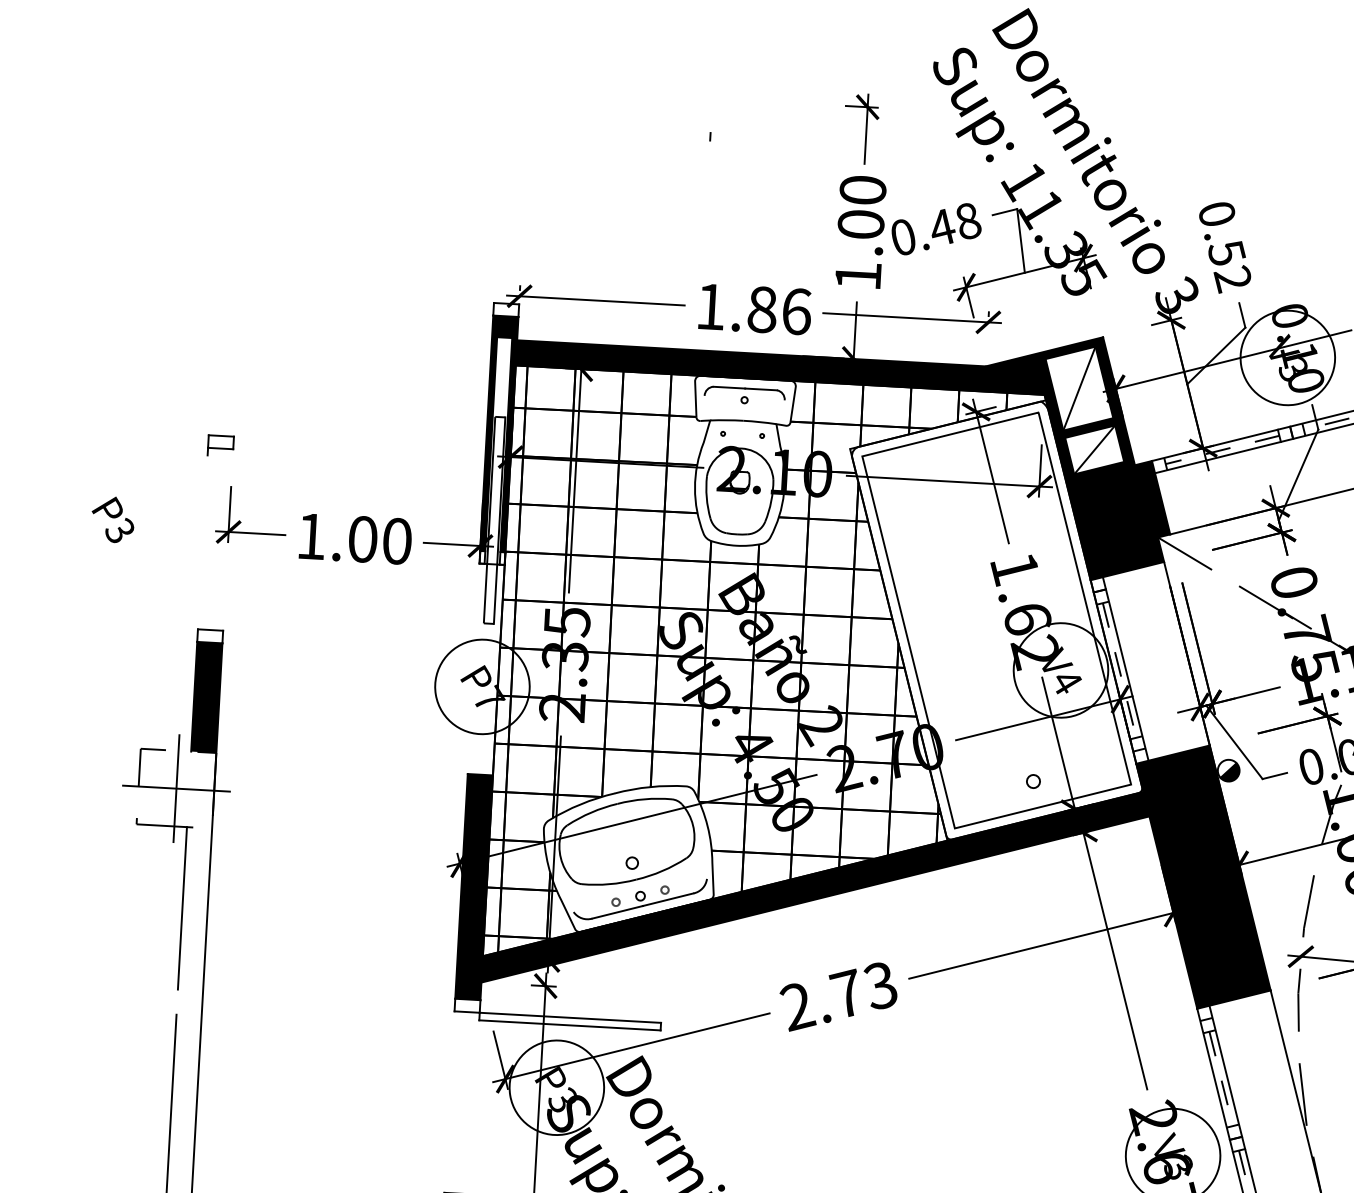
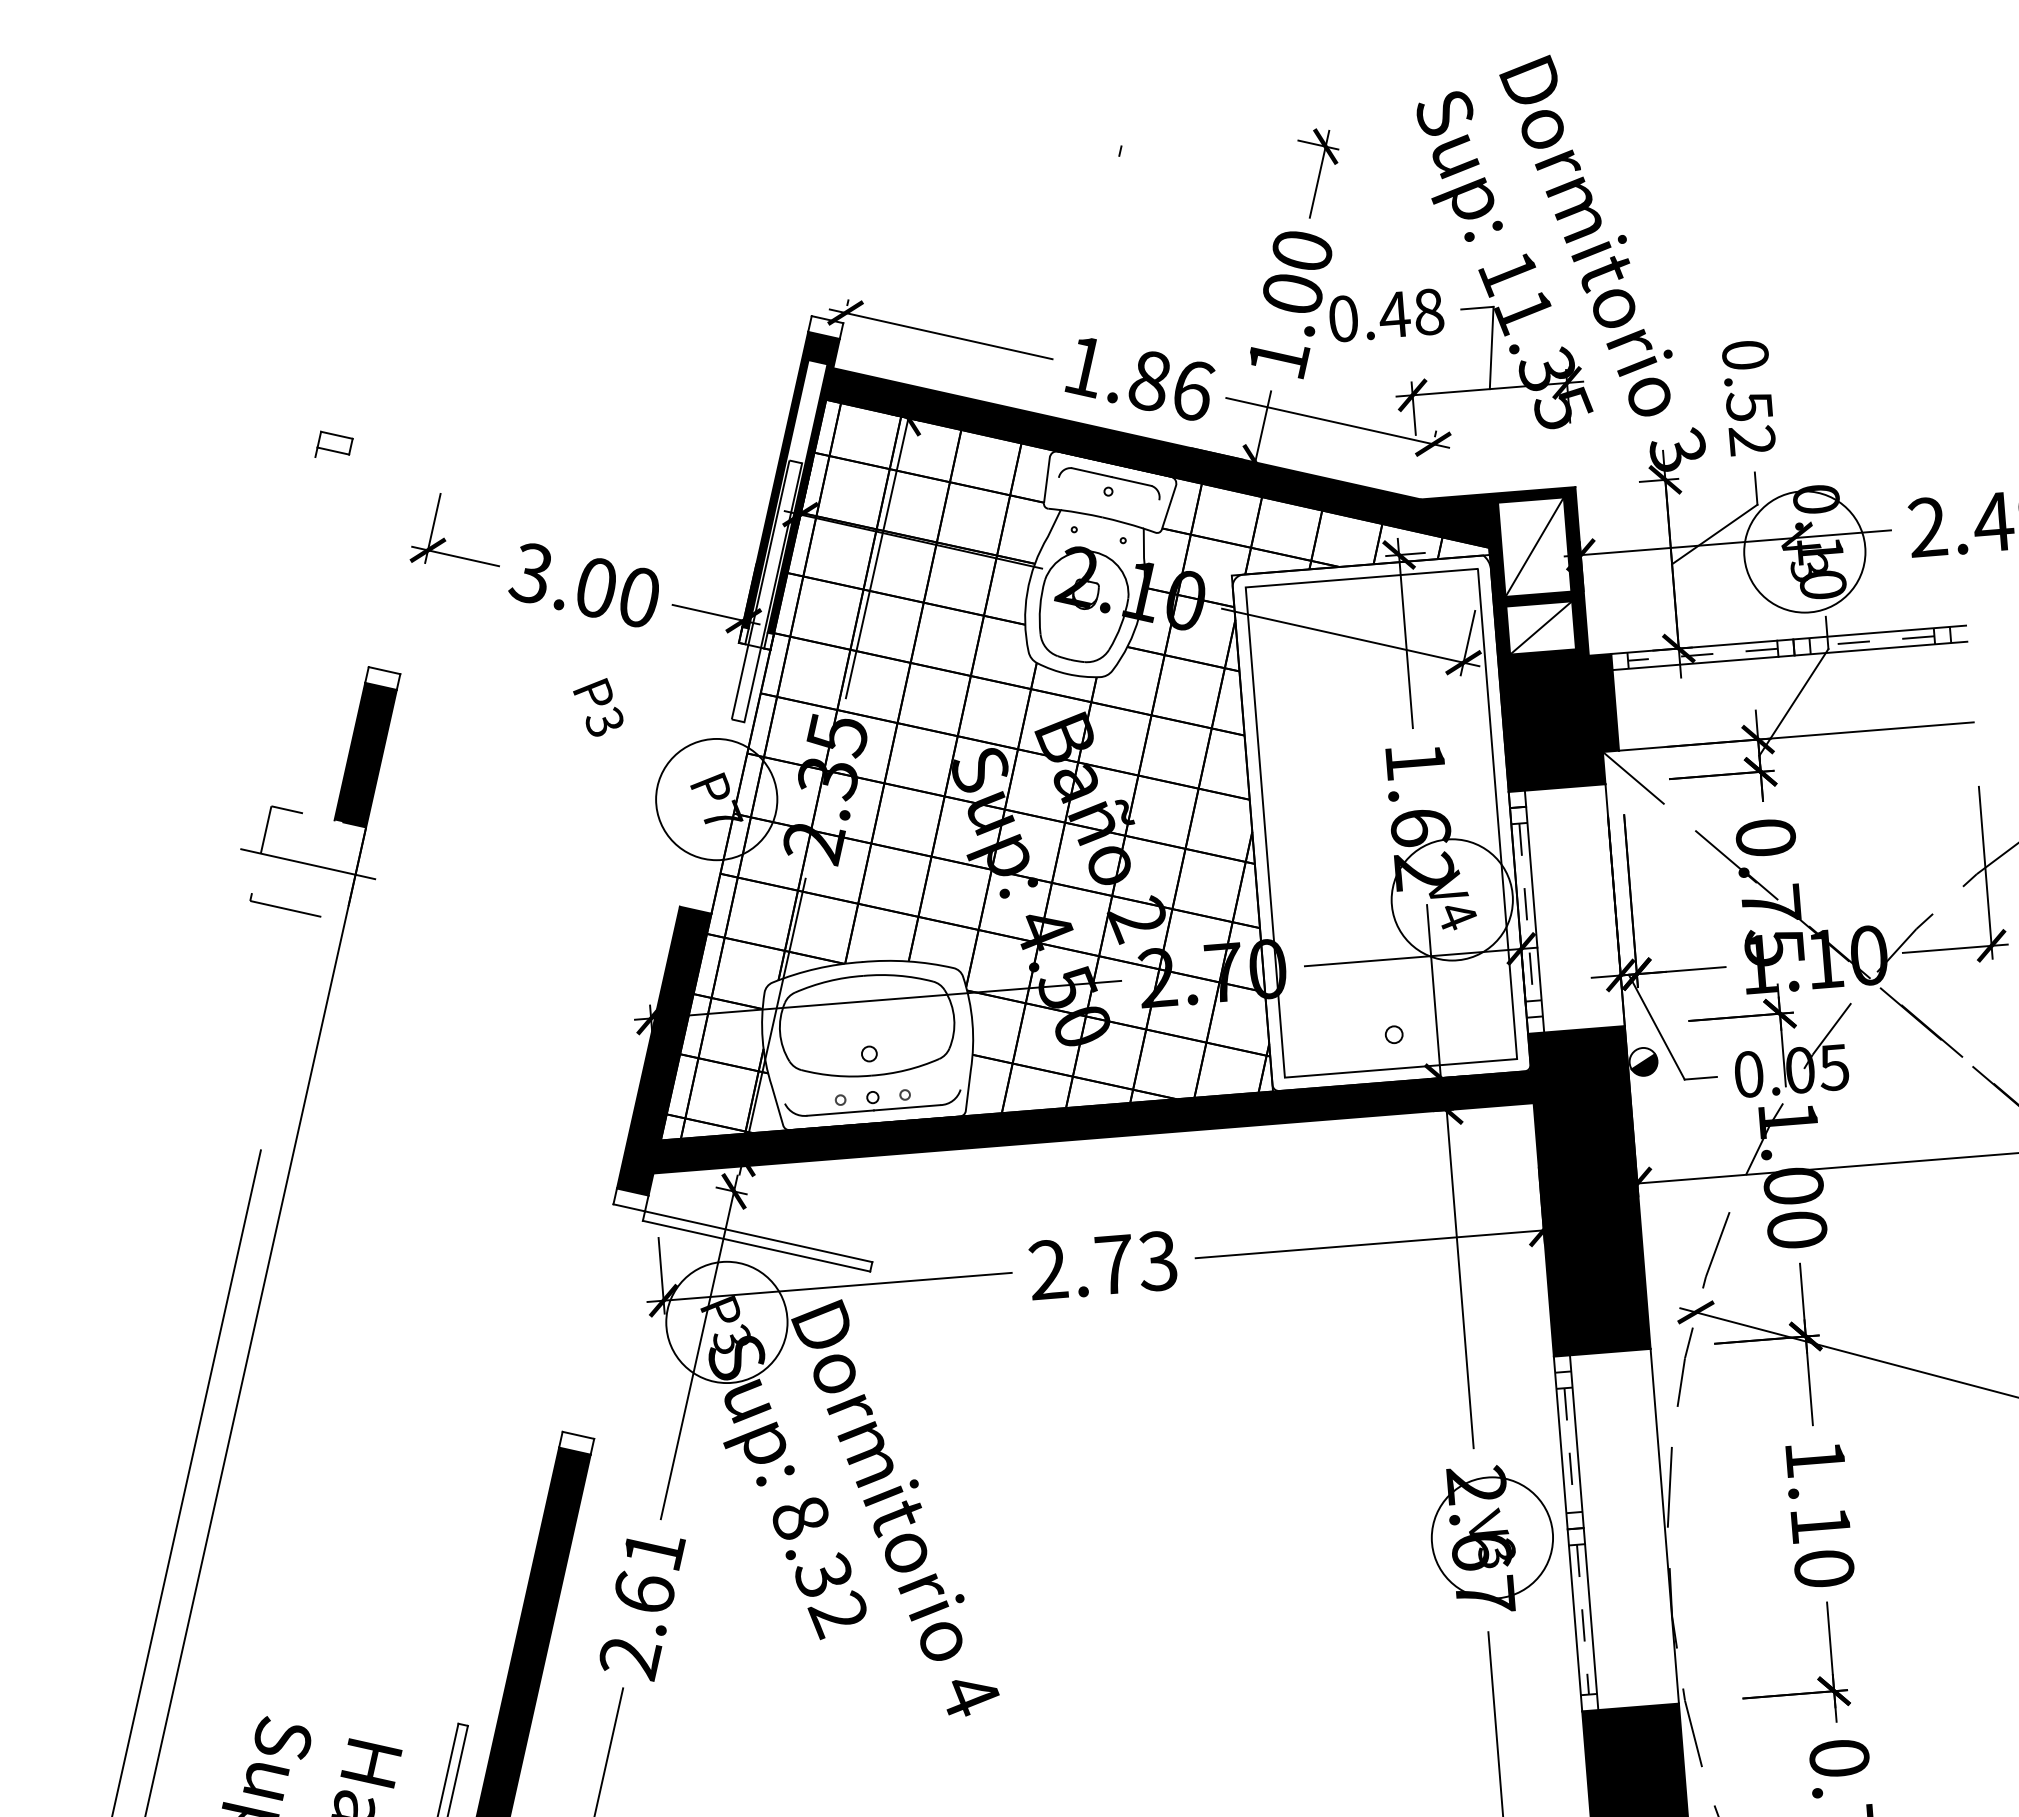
part: (219, 442) -> (333, 443), moved
text: (113, 520) -> (598, 707), moved
text: (309, 537) -> (529, 574), 1.00 -> 3.00
line: (176, 788) -> (308, 864), removed
line: (182, 908) -> (290, 1016), removed

